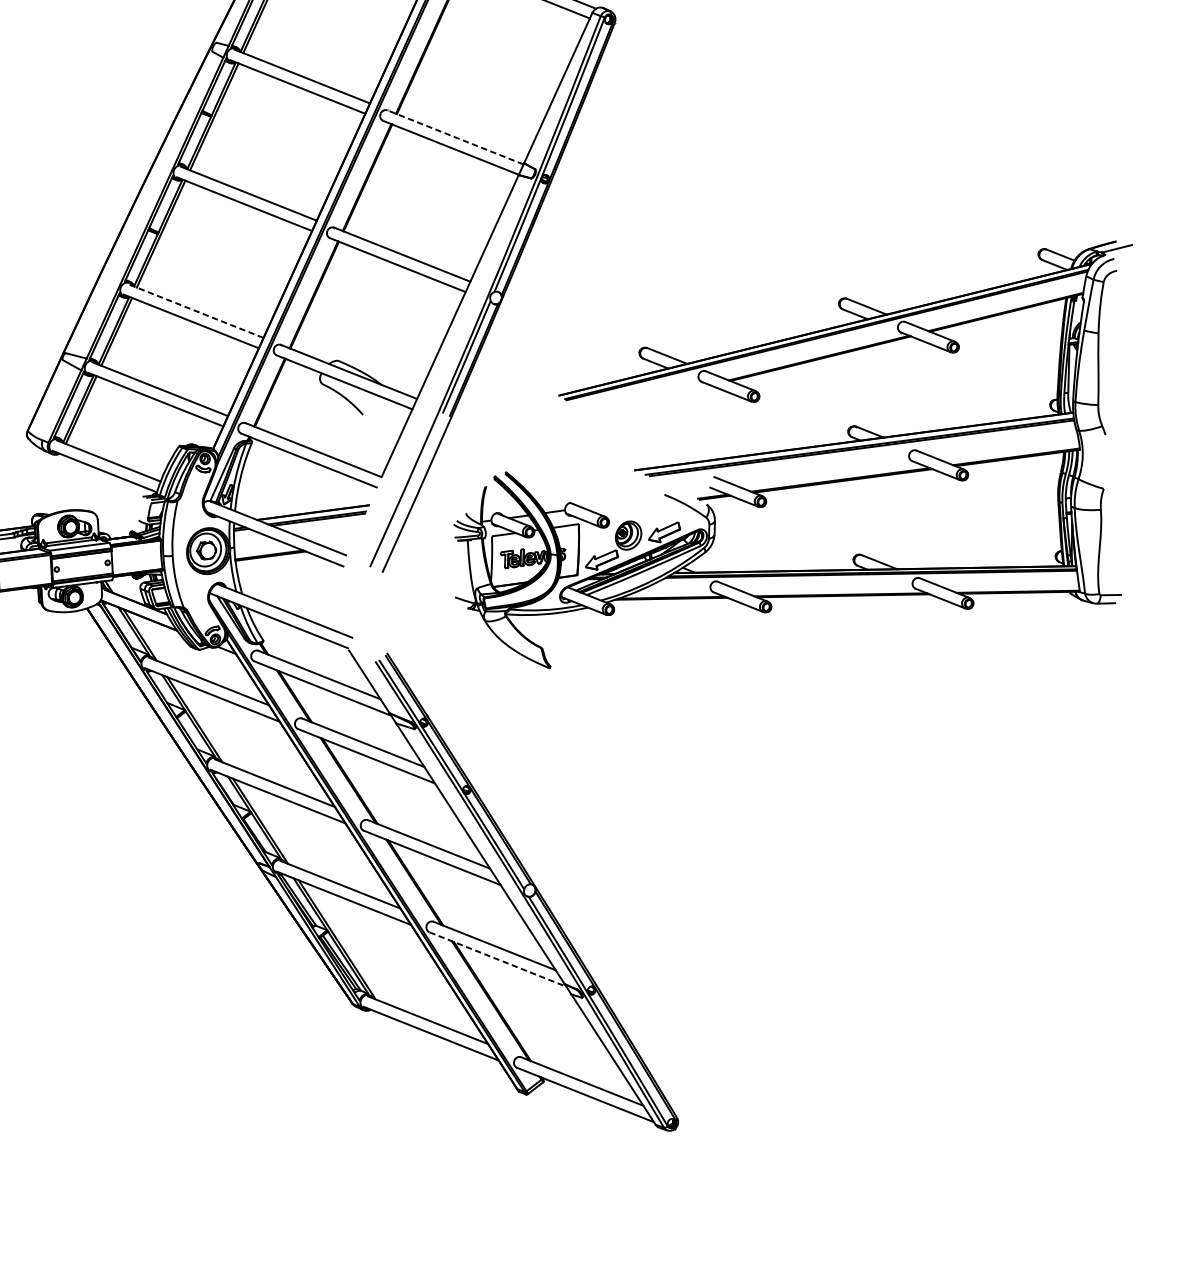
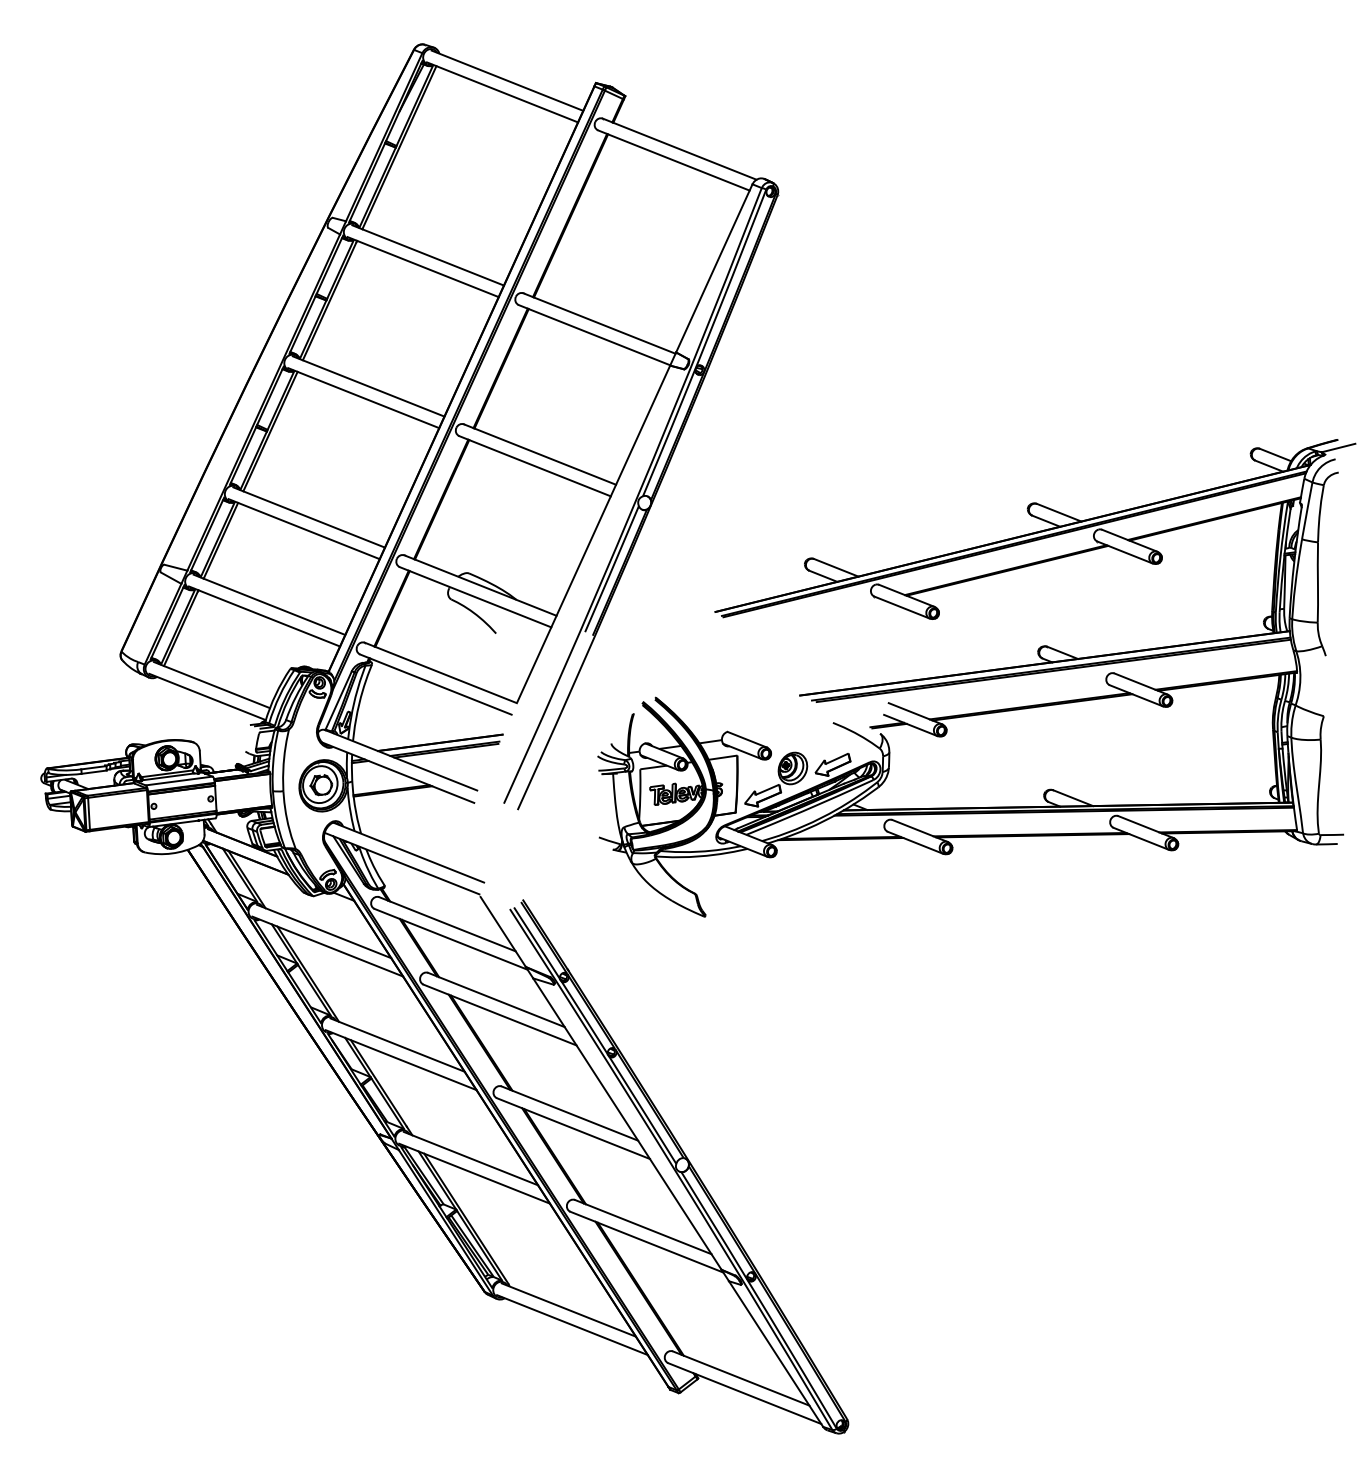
line: (455, 137) -> (599, 323), dashed -> solid
line: (196, 311) -> (309, 517), dashed -> solid
line: (498, 959) -> (647, 1242), dashed -> solid

